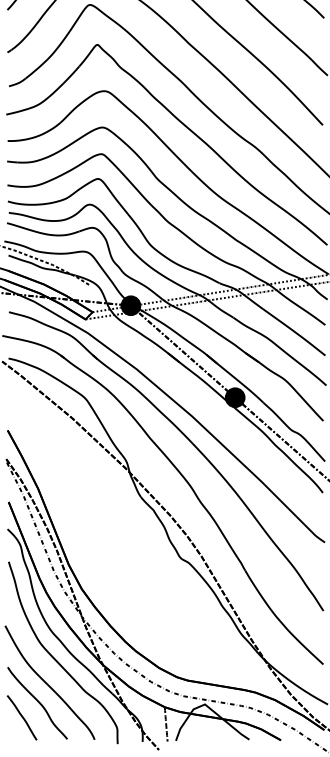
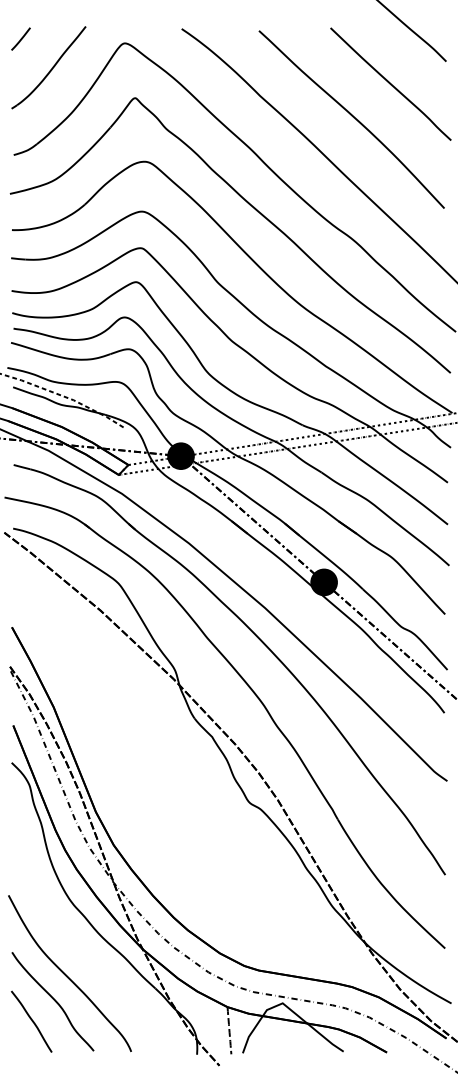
curve: (56, 659) -> (78, 941), removed

